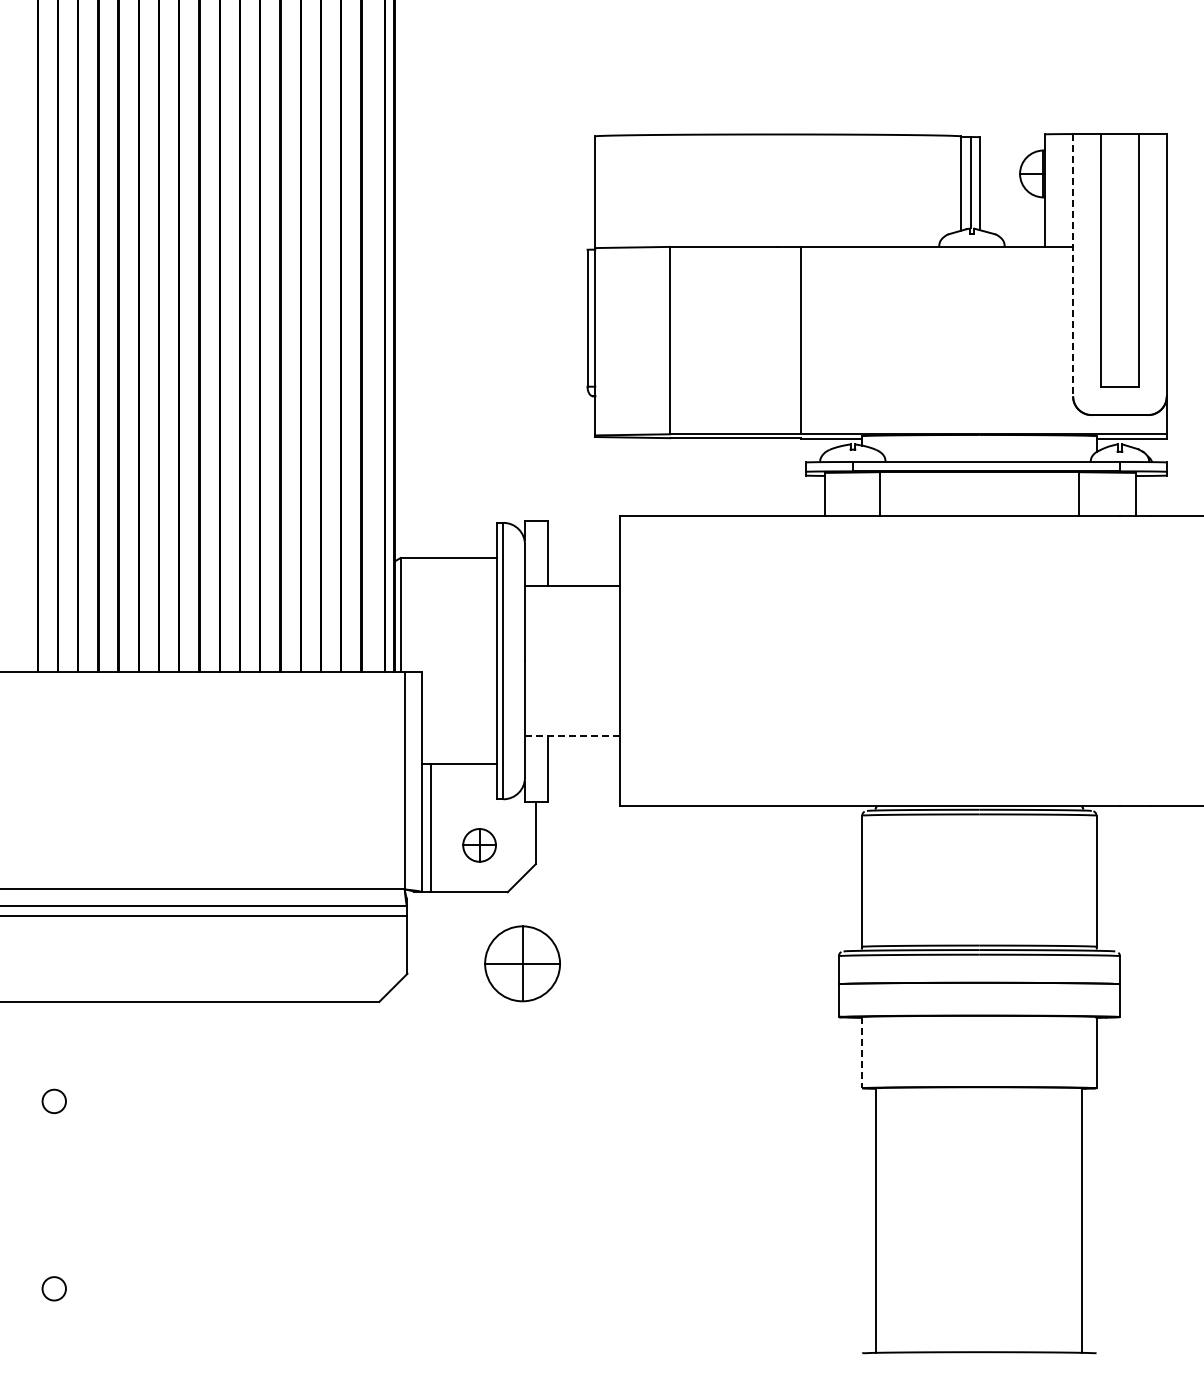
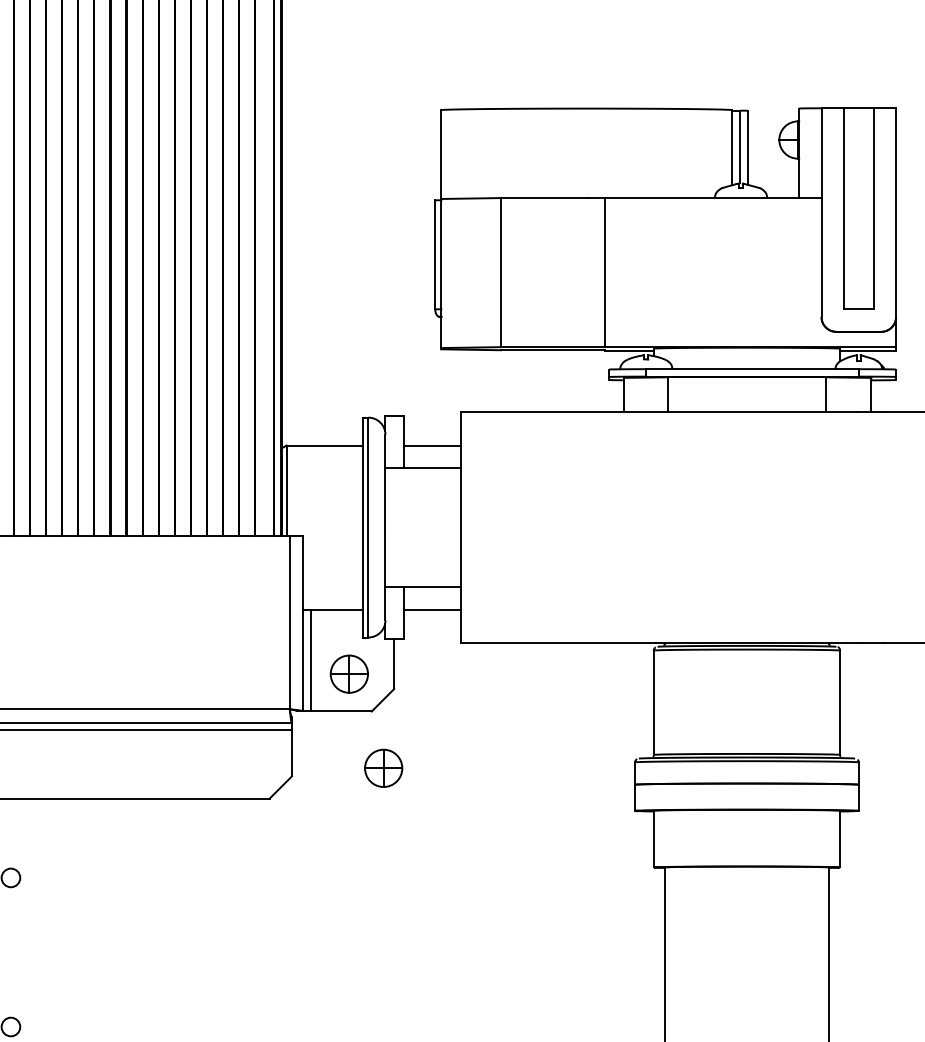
line: (1073, 265) -> (821, 212), dashed -> solid
line: (583, 558) -> (432, 445), added
line: (572, 736) -> (423, 587), dashed -> solid
line: (583, 764) -> (432, 609), added
part: (479, 845) -> (349, 674), size x1.43
part: (522, 963) -> (383, 768), size x0.62
line: (862, 1052) -> (653, 838), dashed -> solid

